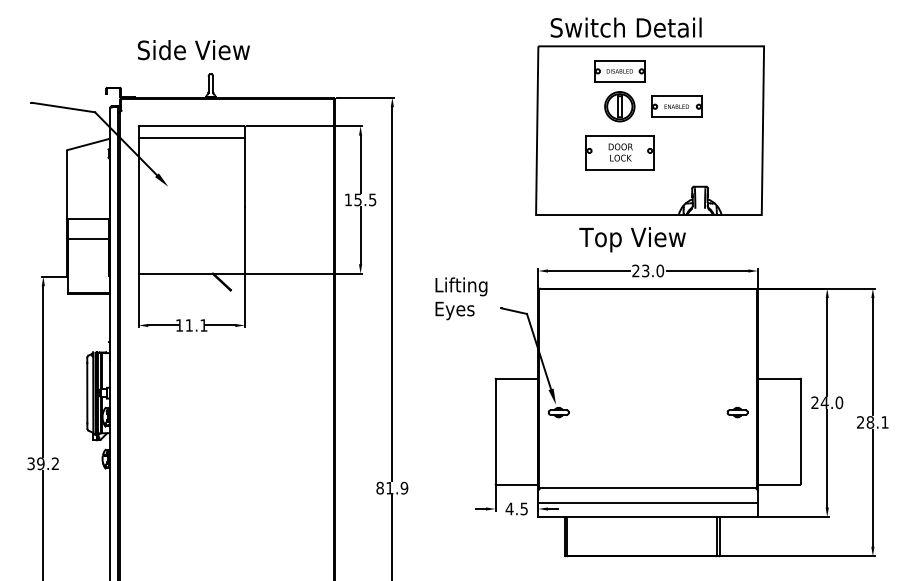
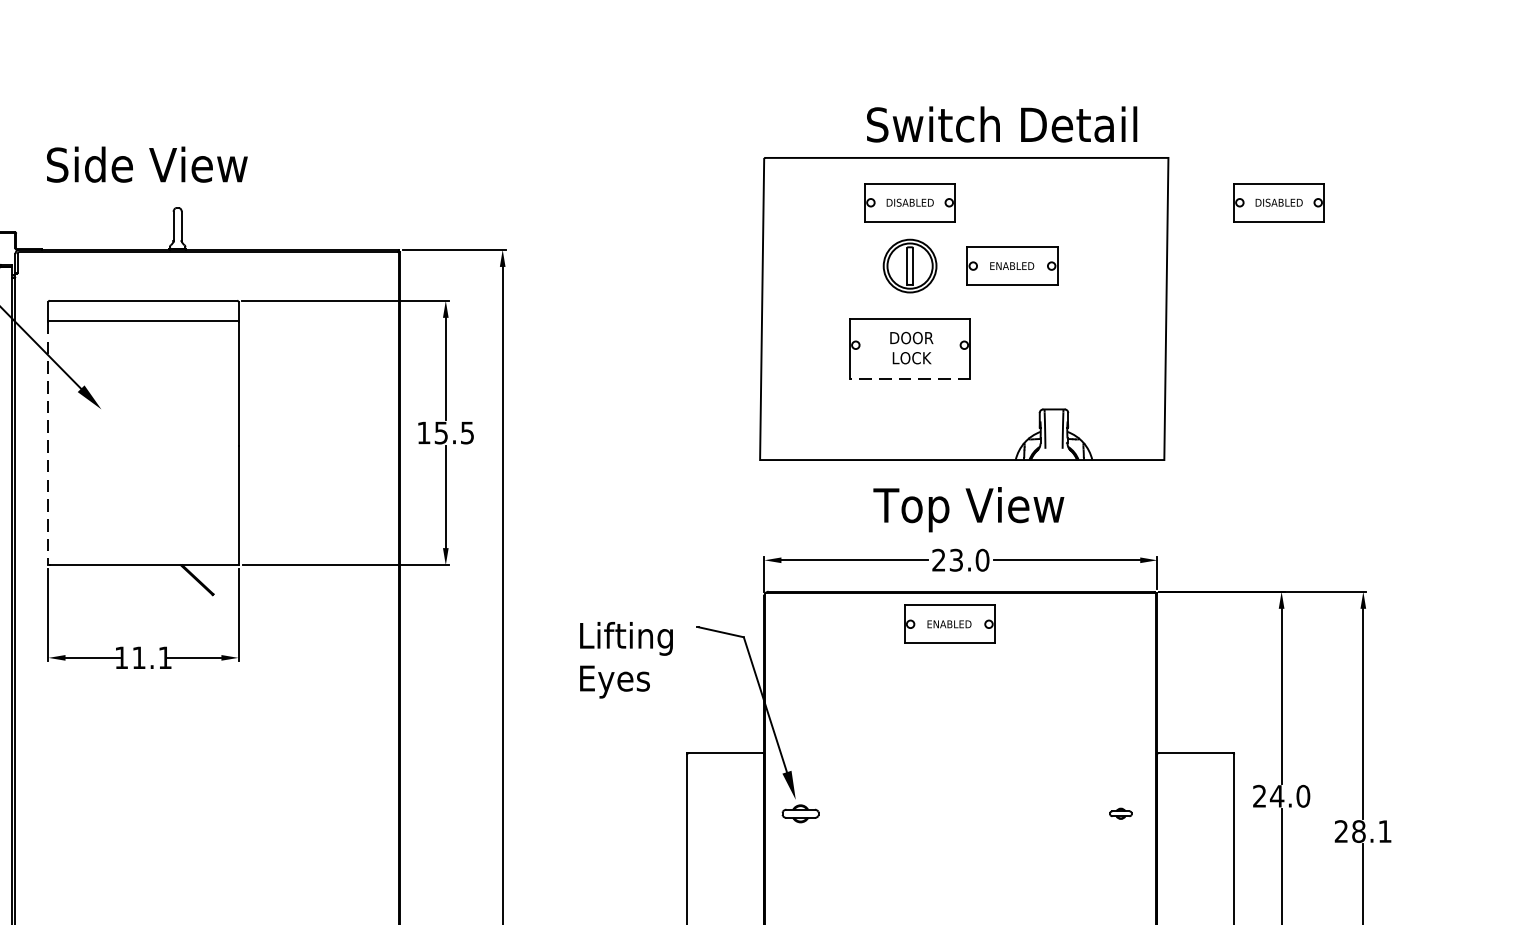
text: (625, 27) -> (1000, 124), moved
part: (825, 71) -> (1278, 202), added
line: (619, 169) -> (909, 378), solid -> dashed
line: (138, 205) -> (48, 442), solid -> dashed
text: (632, 239) -> (968, 509), moved
text: (461, 298) -> (626, 659), moved
part: (641, 306) -> (948, 623), added
part: (737, 412) -> (1120, 813), size x0.6

